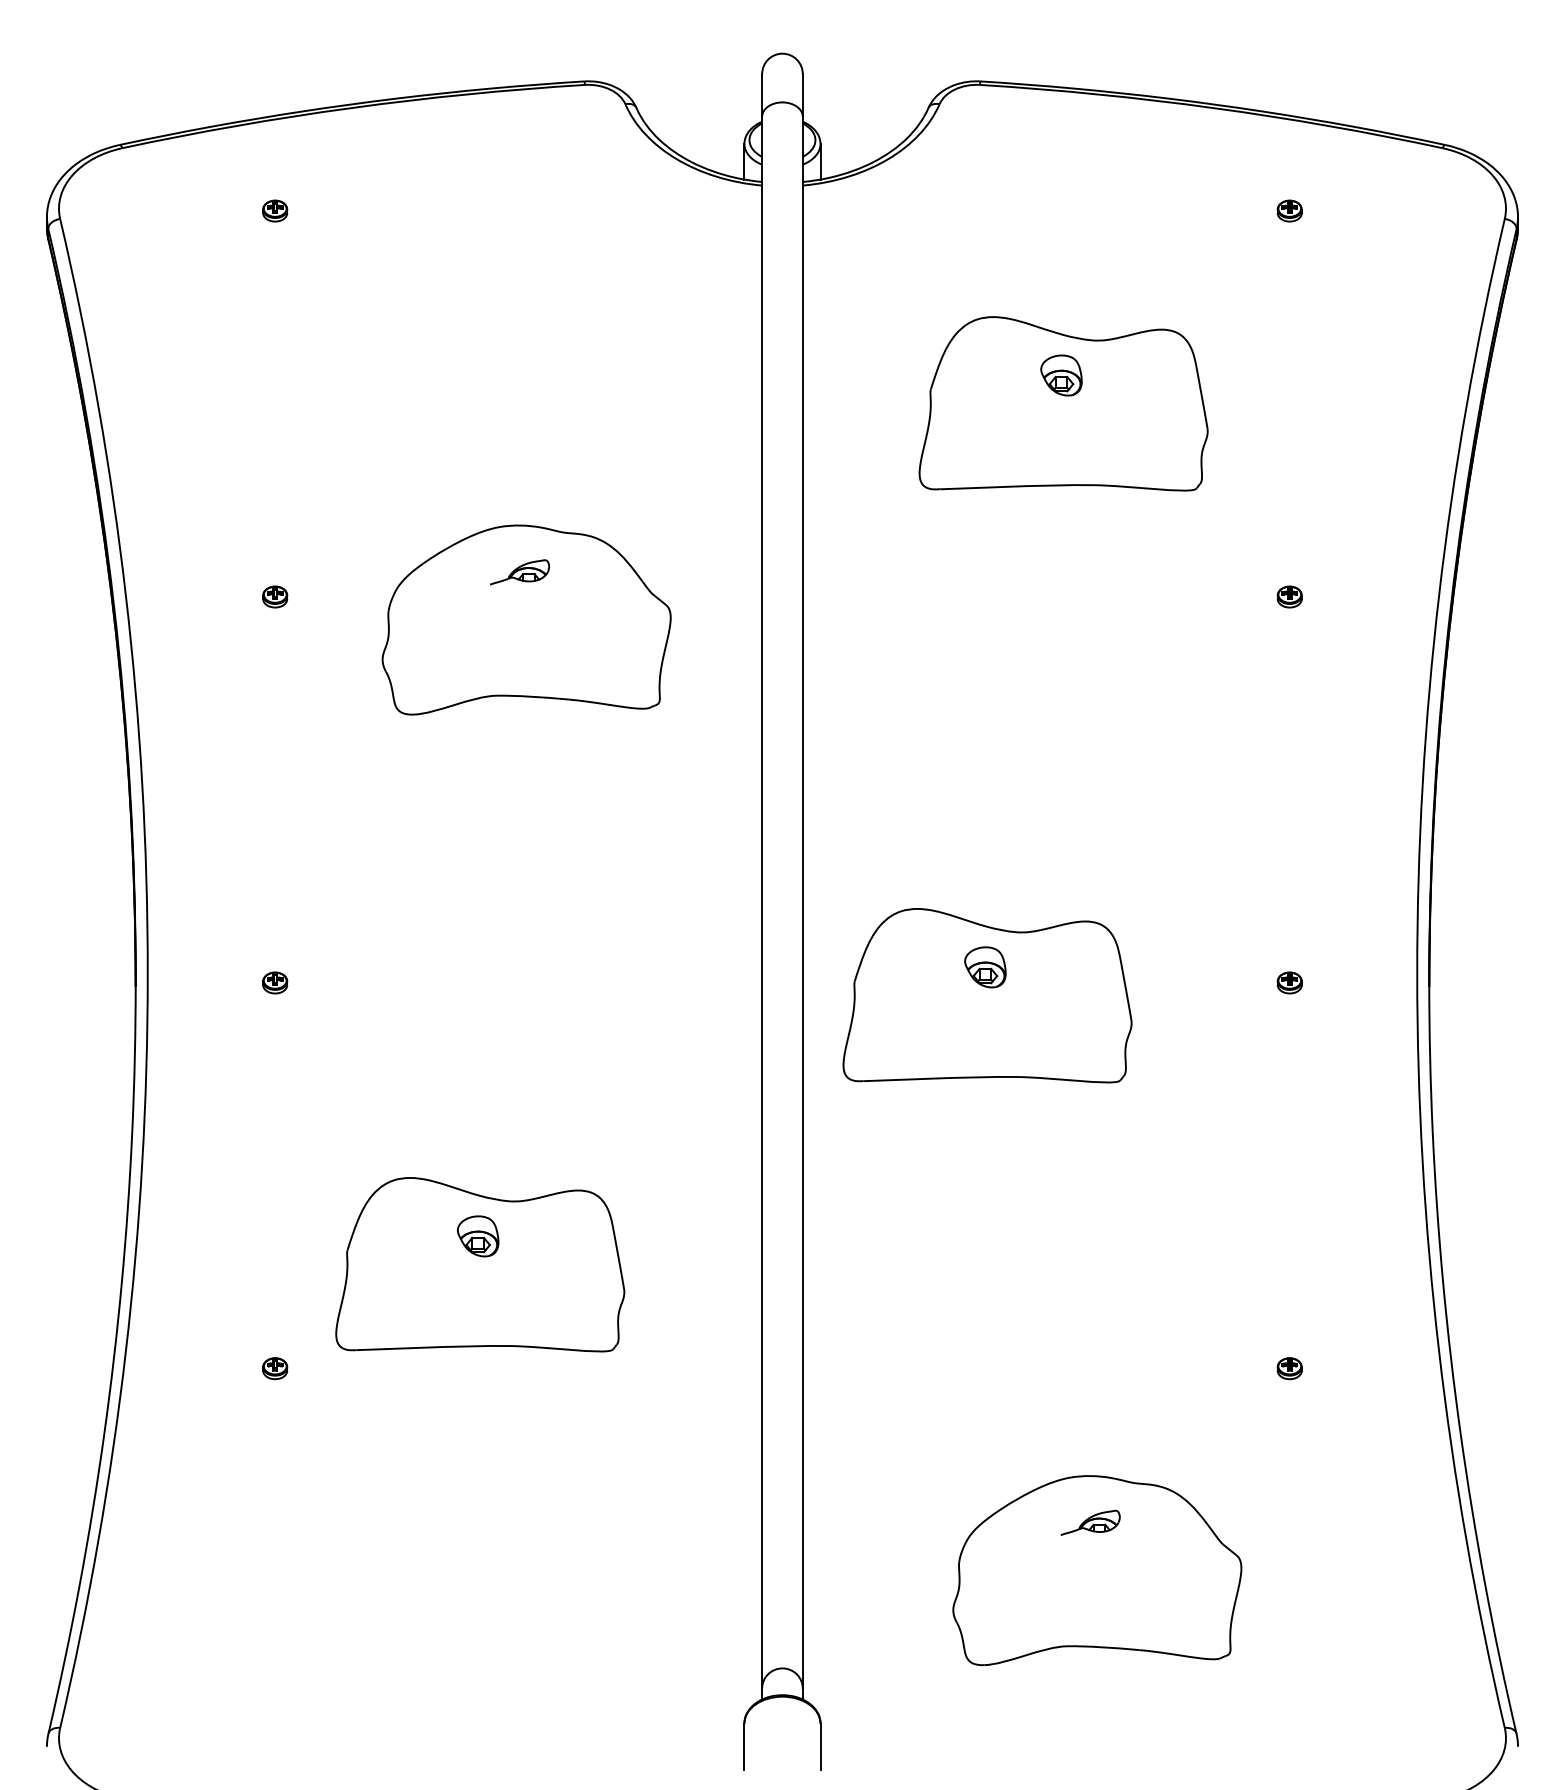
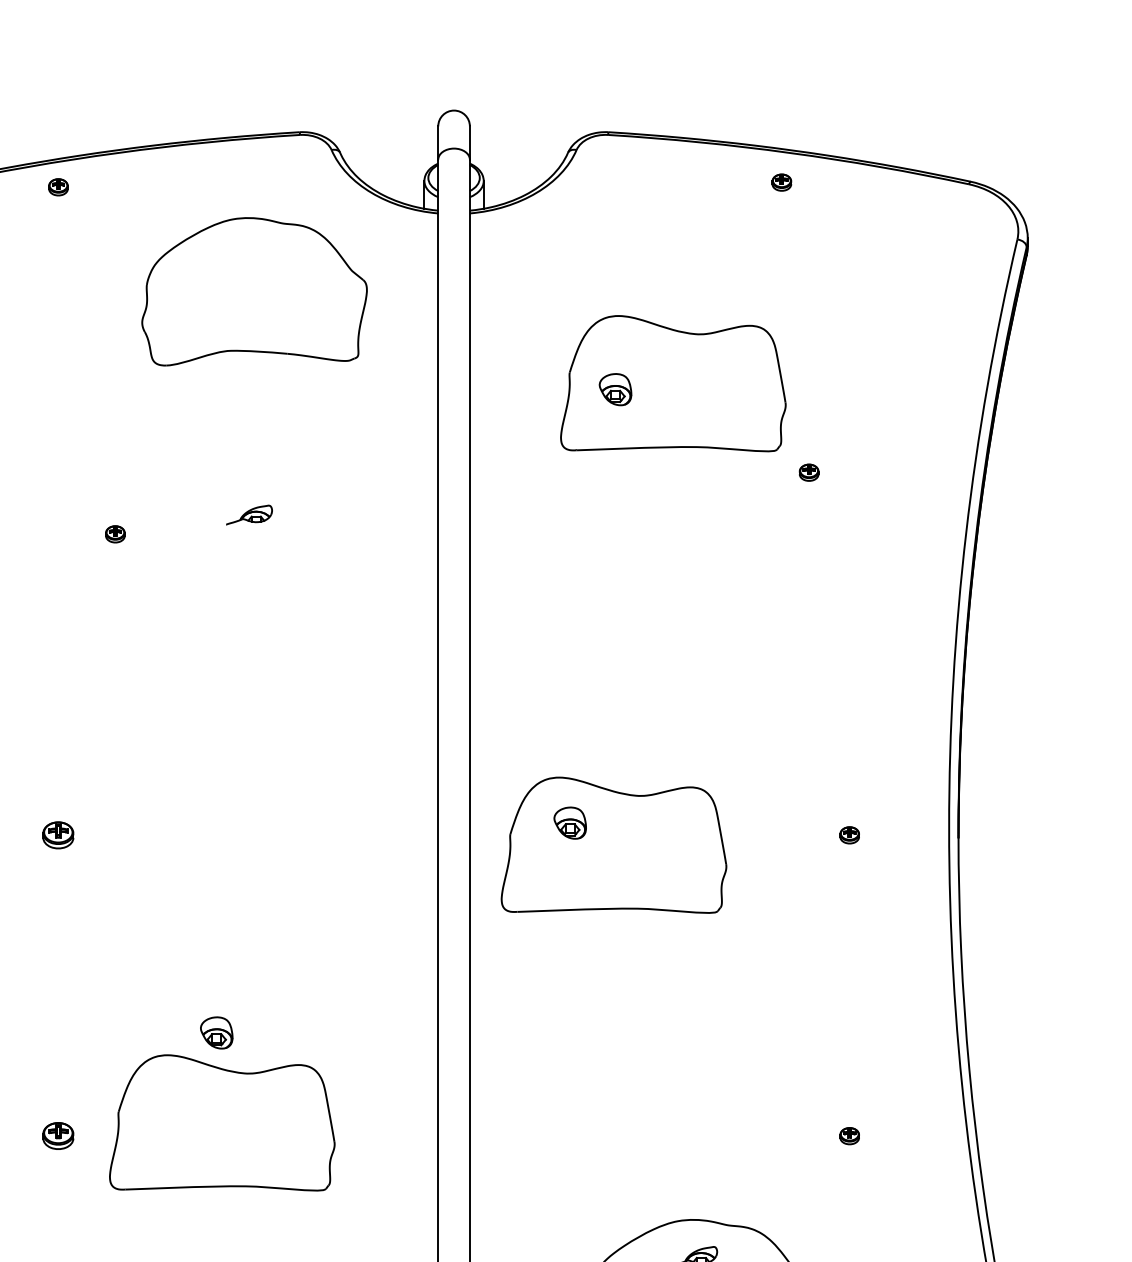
part: (275, 210) -> (58, 186), moved
part: (1289, 210) -> (781, 182), moved
part: (1061, 375) -> (615, 389), moved
part: (275, 596) -> (115, 533), moved
part: (1289, 596) -> (808, 472), moved
part: (526, 619) -> (254, 291), moved
part: (985, 967) -> (570, 823), moved
part: (275, 982) -> (58, 834), size x1.6
part: (480, 1264) -> (222, 1122), moved
part: (275, 1368) -> (58, 1136), size x1.6

